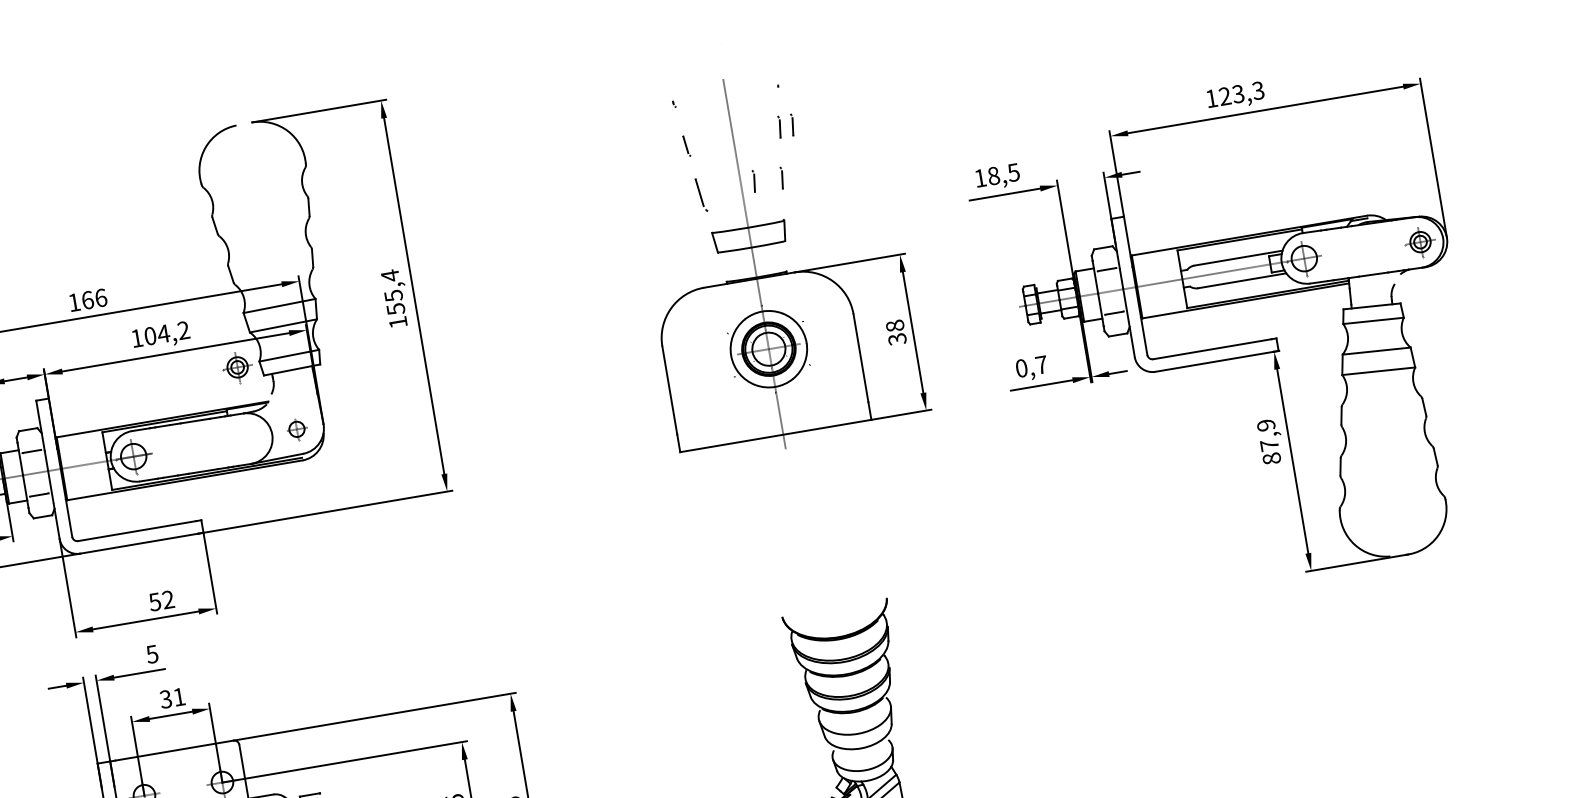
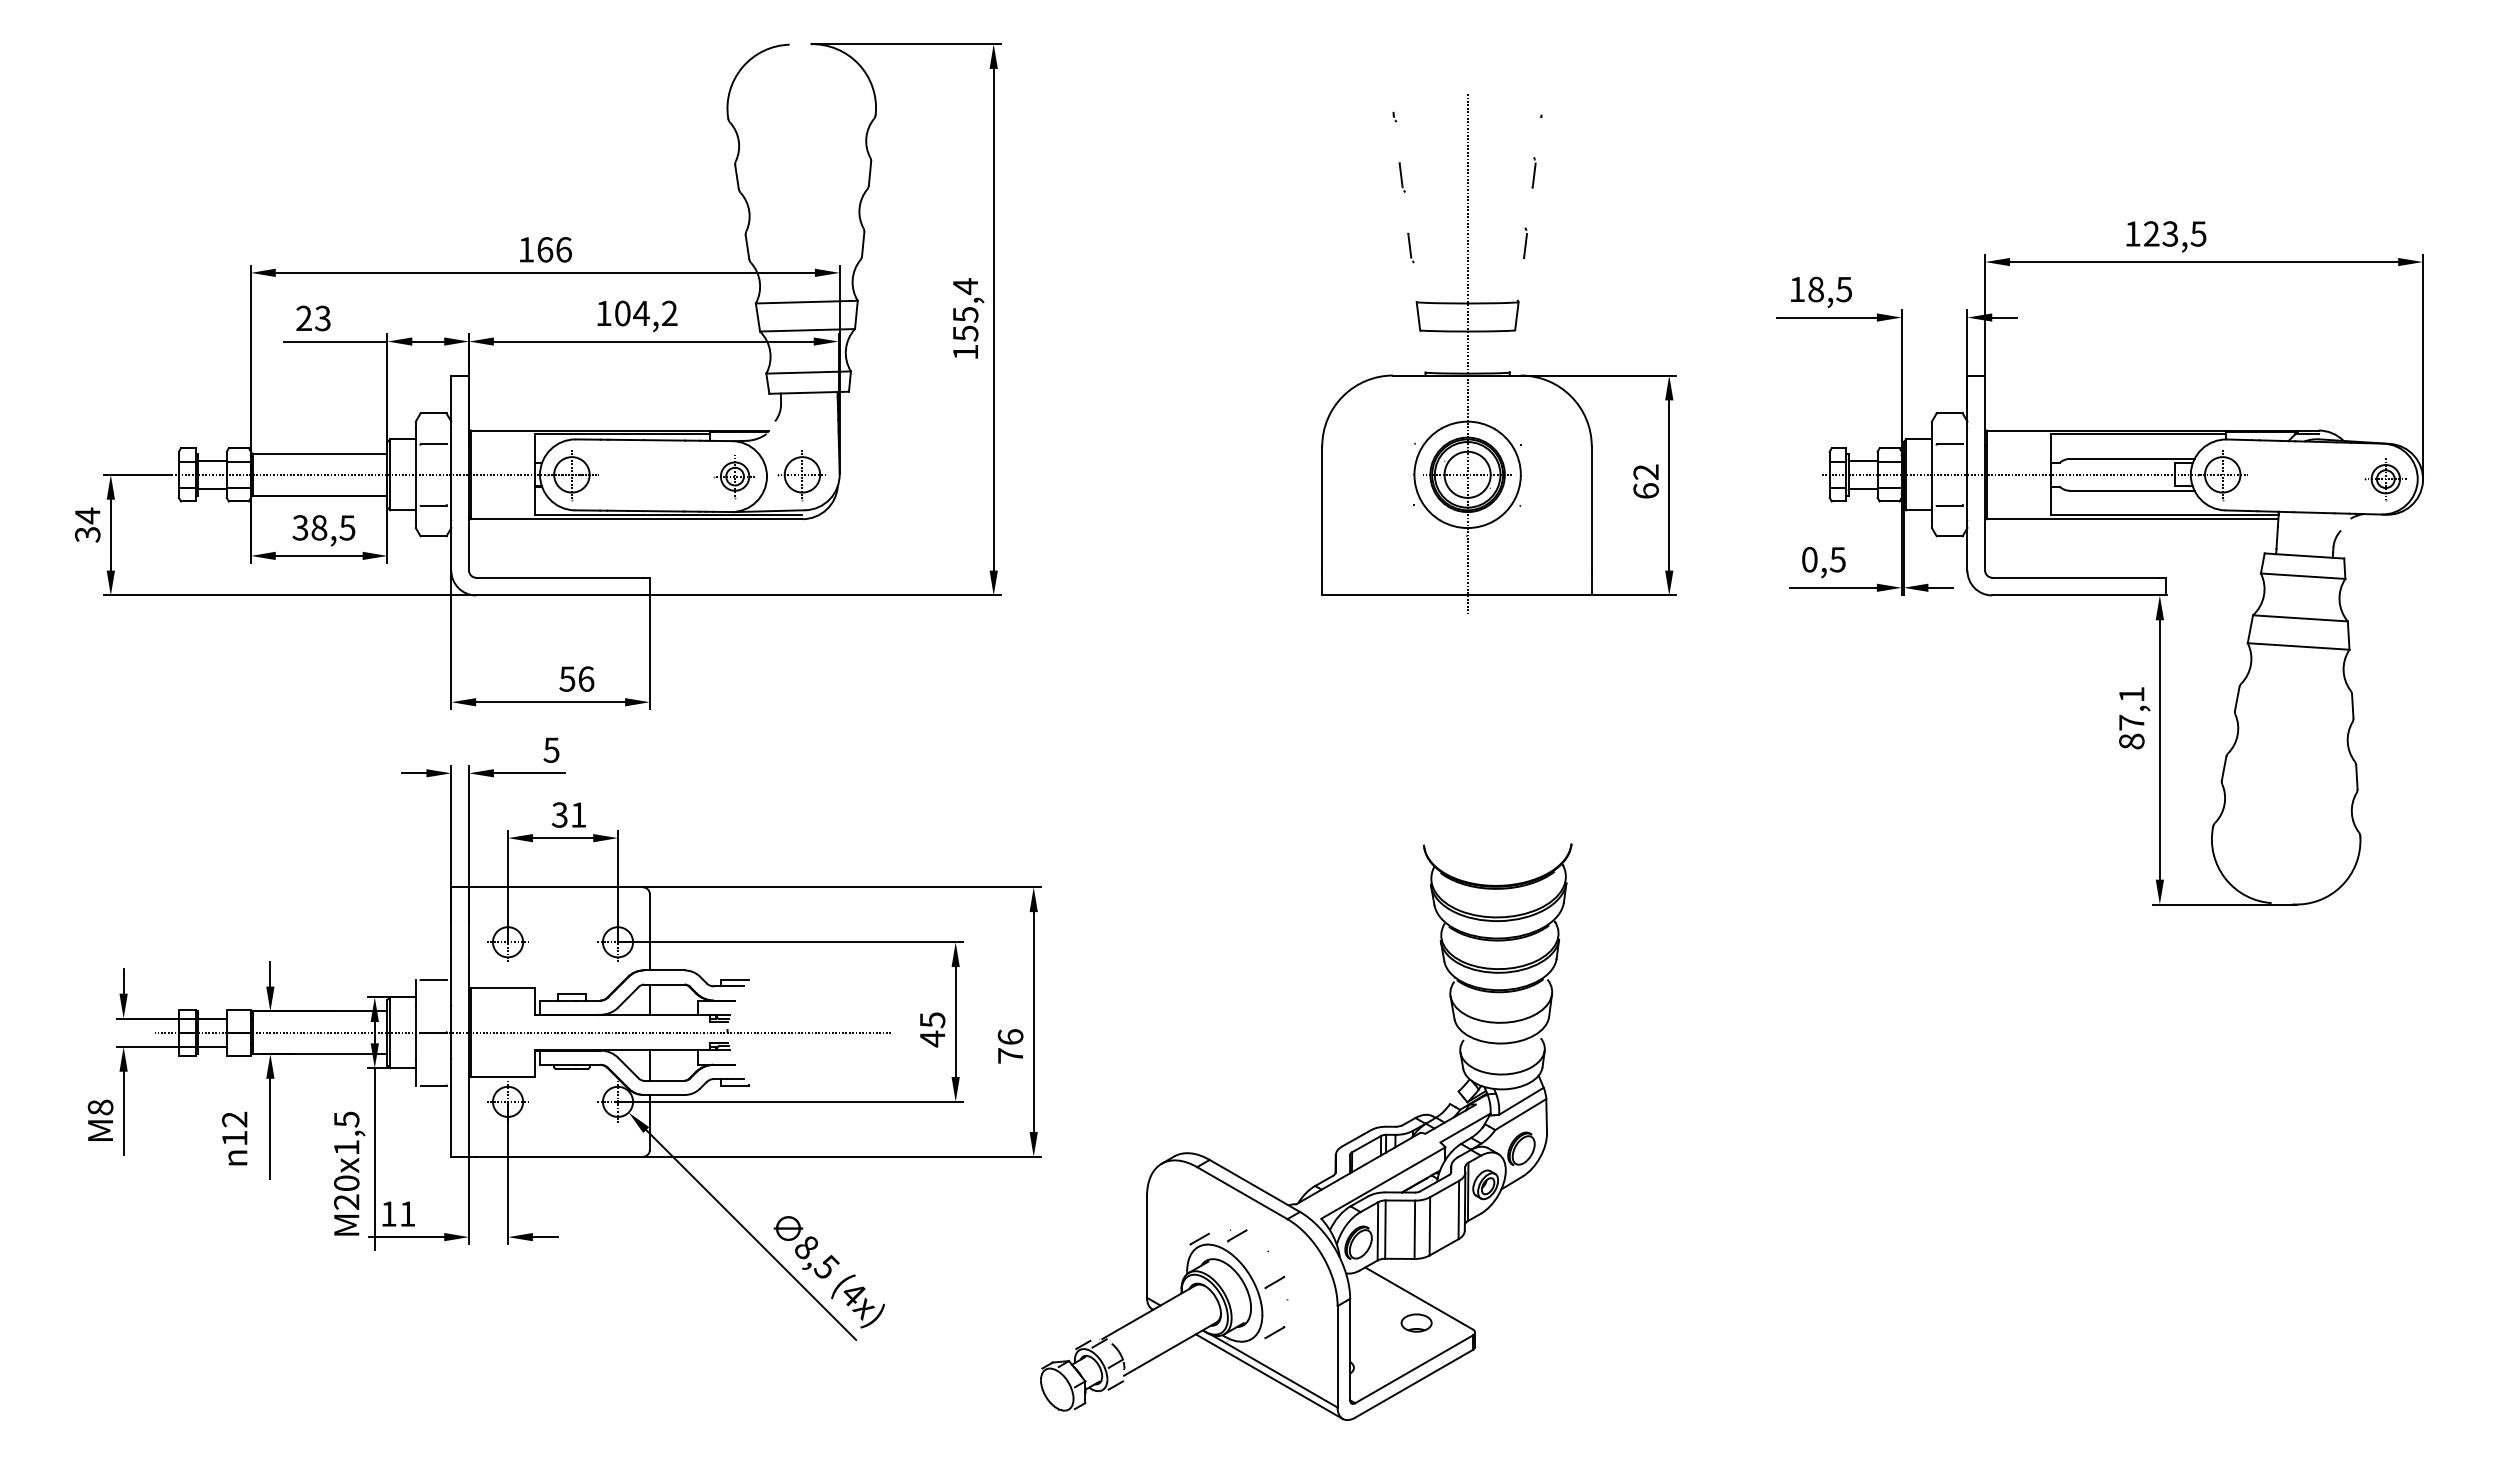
text: (1258, 90) -> (2198, 233), 123,3 -> 123,5
part: (792, 124) -> (1551, 172), removed
part: (754, 180) -> (1486, 240), removed
part: (701, 194) -> (1410, 247), size x0.62
text: (895, 332) -> (1645, 481), 38 -> 62
text: (1041, 364) -> (1837, 559), 0,7 -> 0,5
part: (236, 368) -> (733, 477), moved
text: (1265, 425) -> (2131, 694), 87,9 -> 87,1
part: (296, 429) -> (801, 475), size x1.67
text: (168, 599) -> (586, 678), 52 -> 56

